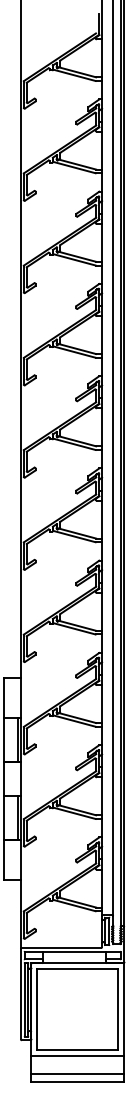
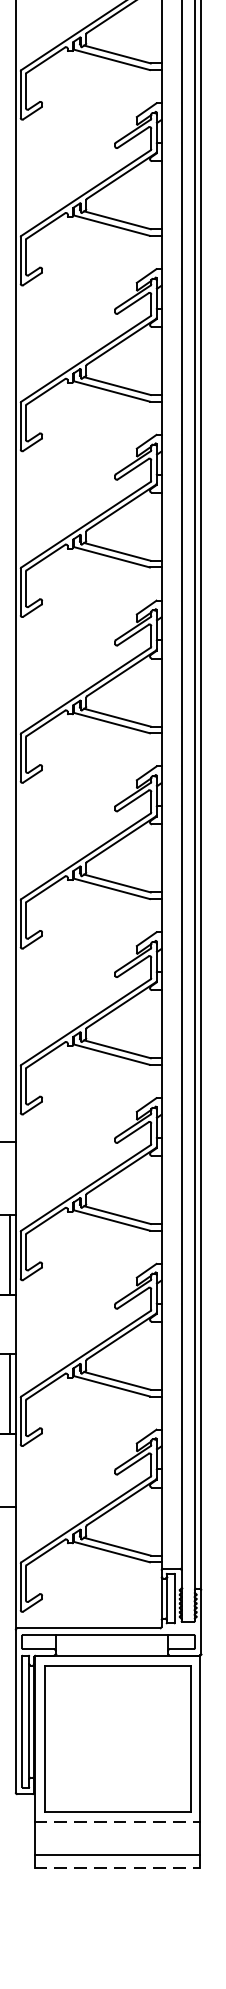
line: (78, 1055) -> (119, 1821), solid -> dashed
line: (78, 1081) -> (119, 1868), solid -> dashed

